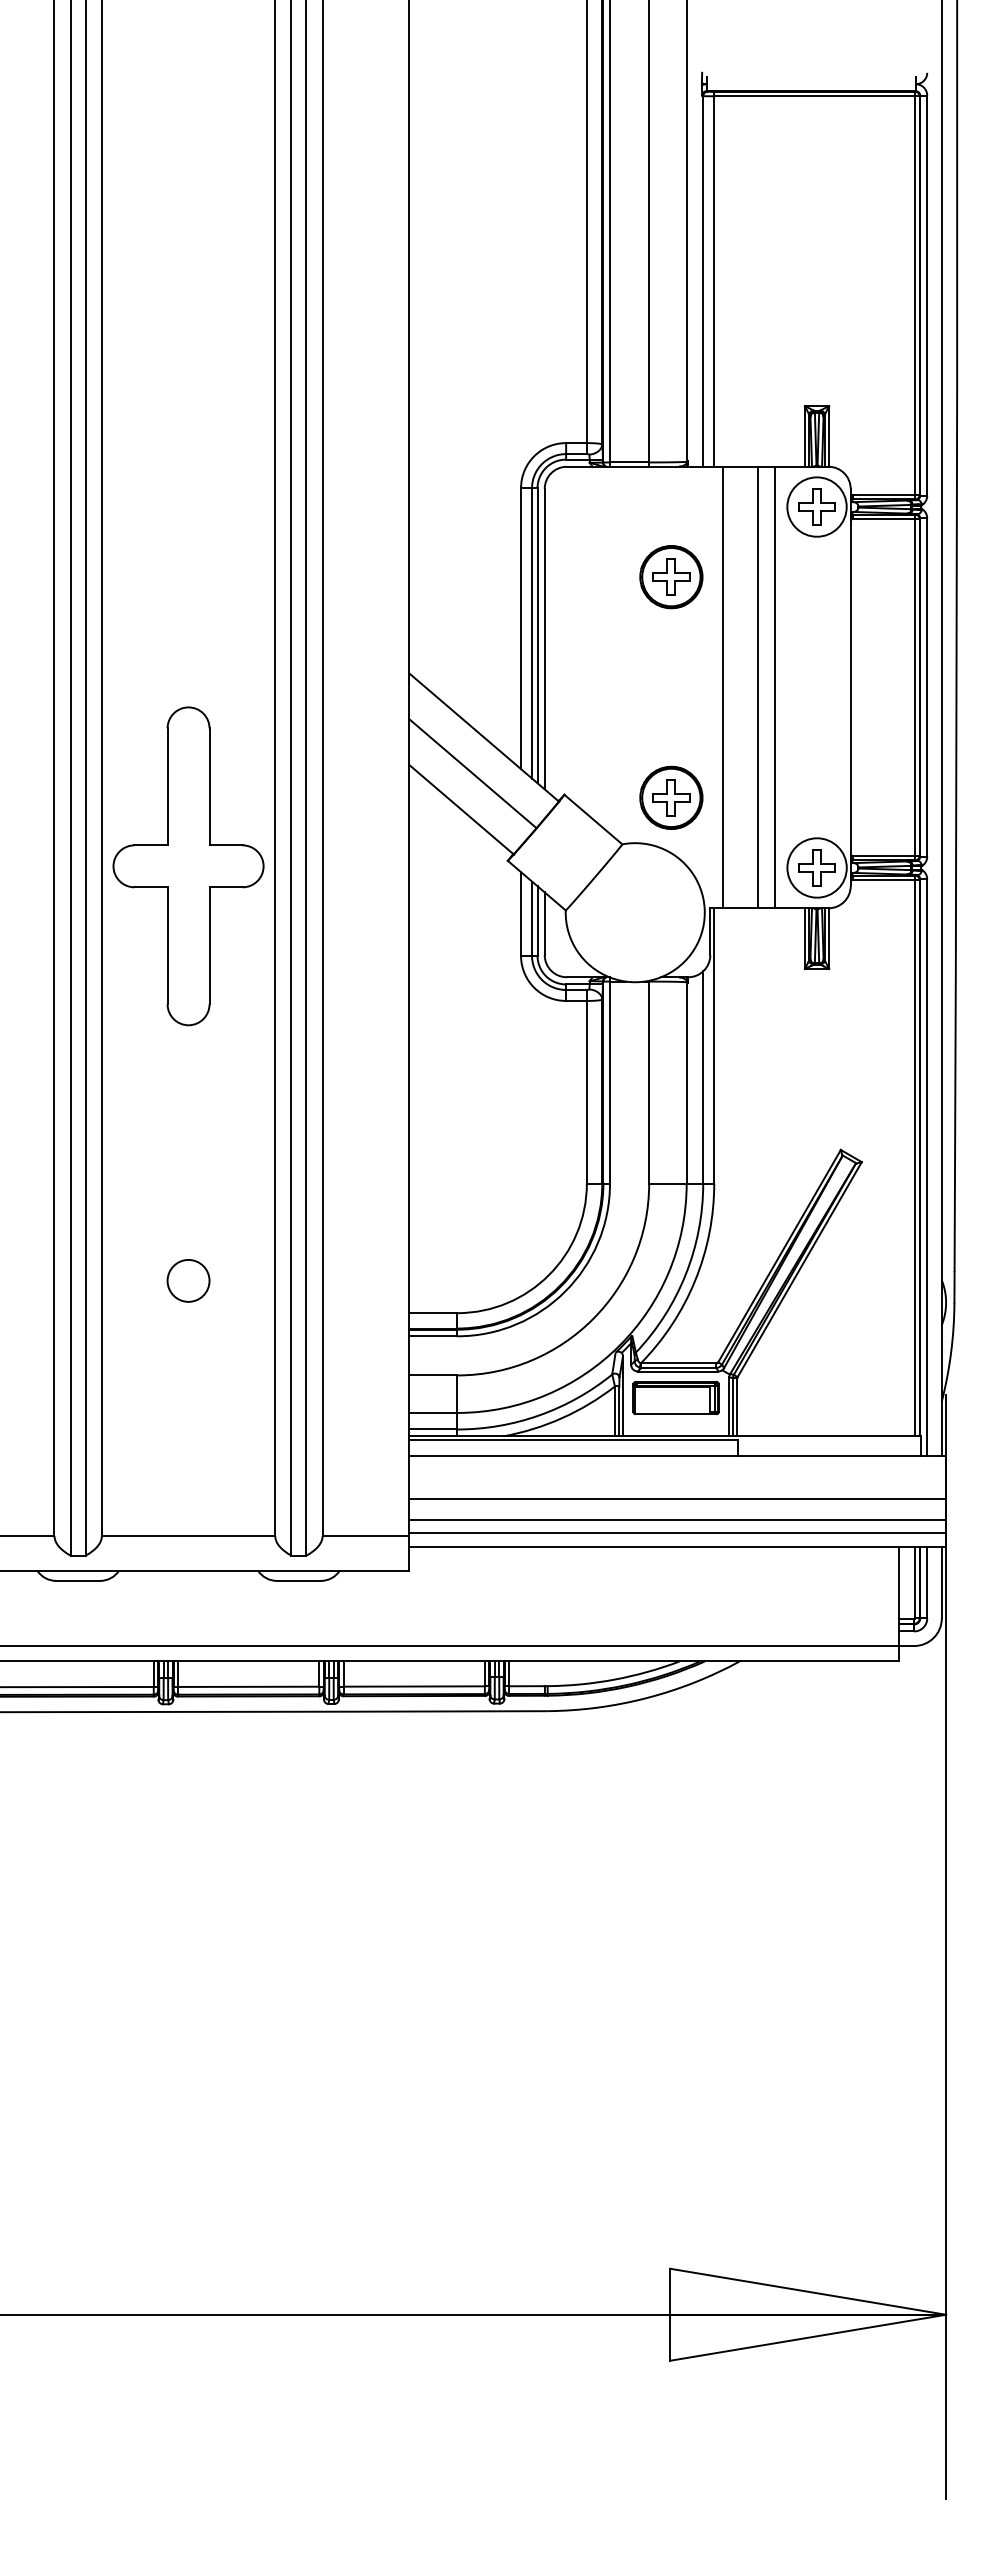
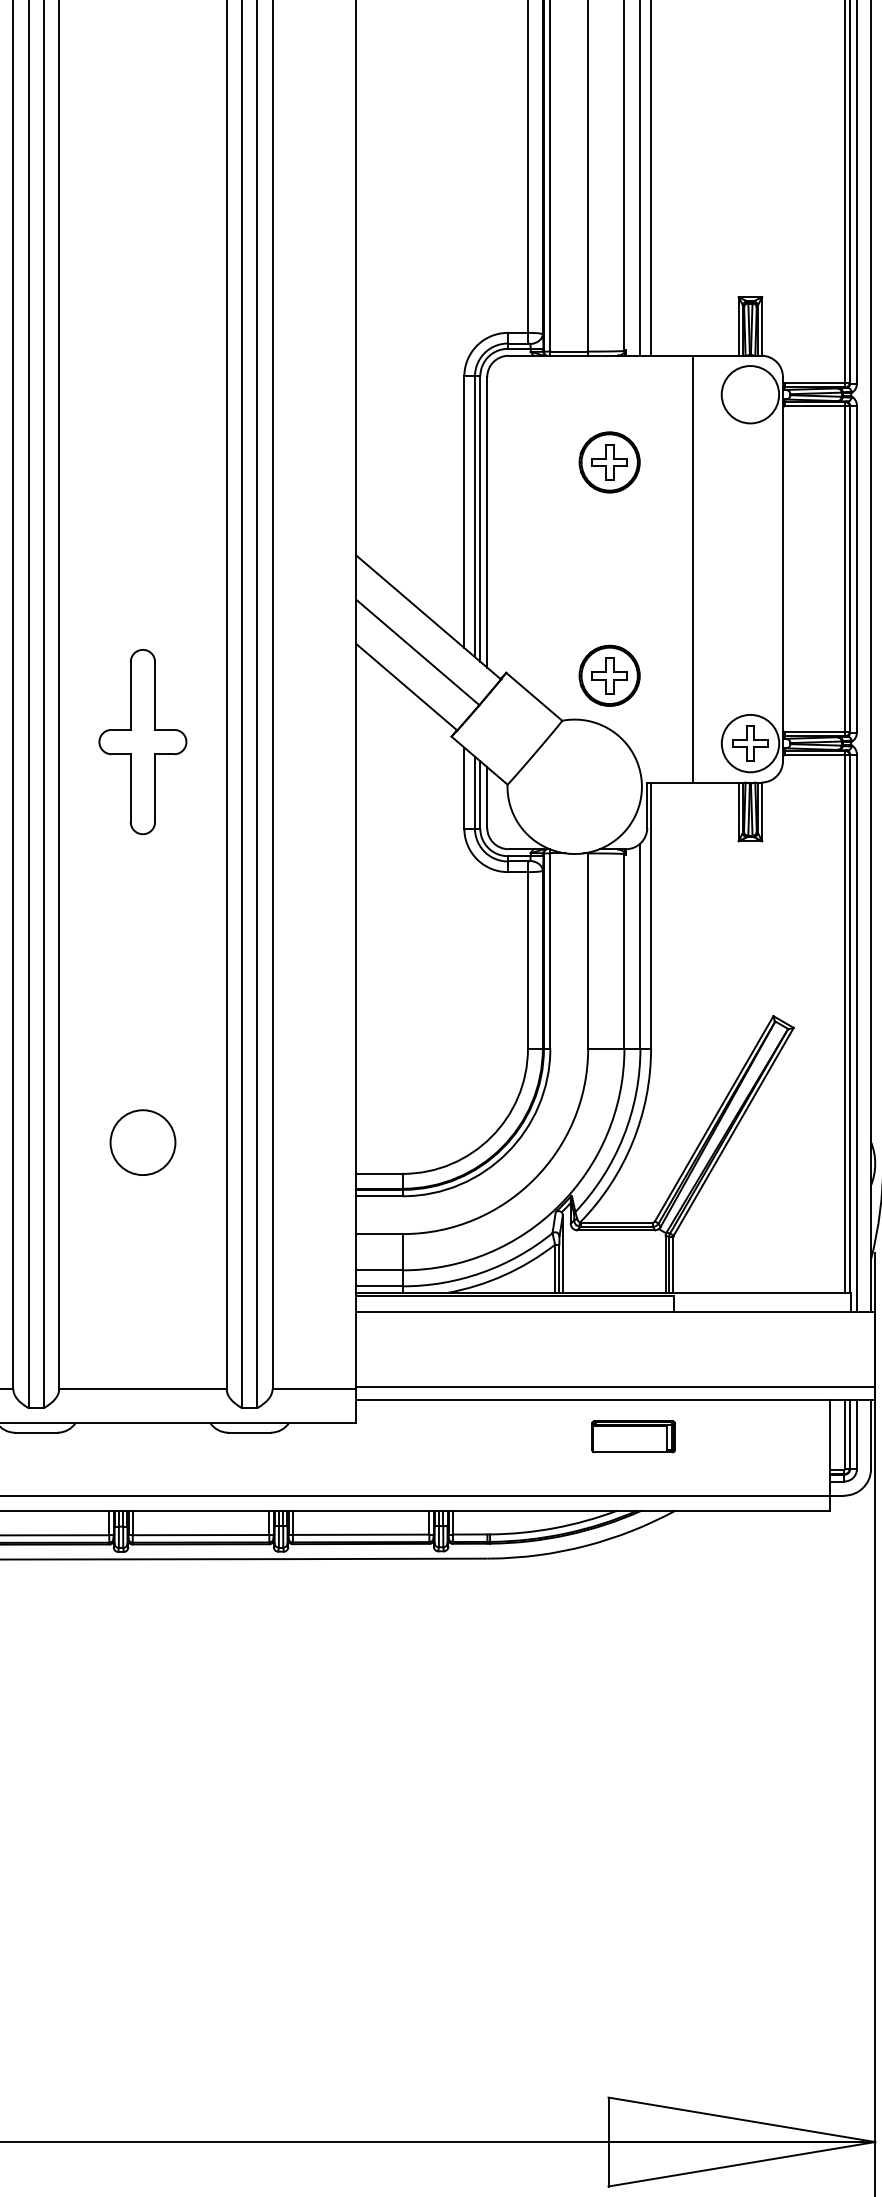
part: (816, 506) -> (749, 394), removed
line: (722, 687) -> (659, 569), removed
line: (775, 687) -> (710, 569), removed
part: (188, 866) -> (142, 742), size x0.6
circle: (188, 1280) -> (142, 1142), size x1.6
part: (675, 1397) -> (632, 1436), moved
line: (677, 1499) -> (615, 1354), removed
line: (677, 1520) -> (615, 1374), removed

